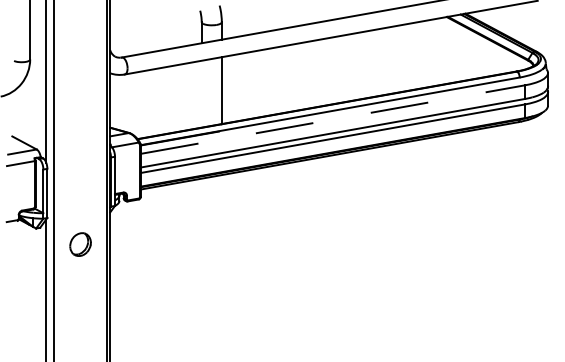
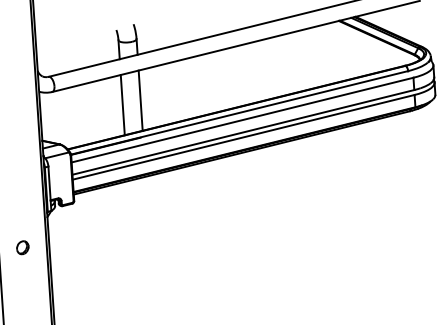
line: (201, 93) -> (122, 104), added
line: (333, 119) -> (242, 120), dashed -> solid
part: (80, 244) -> (22, 247), size x0.62

